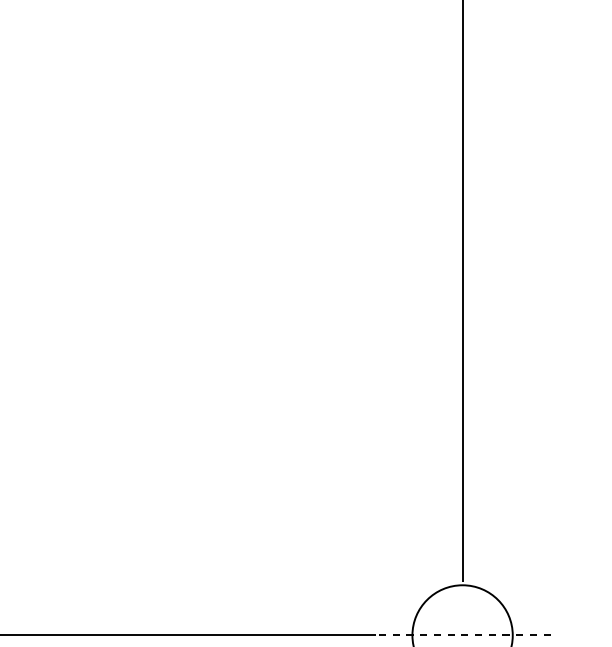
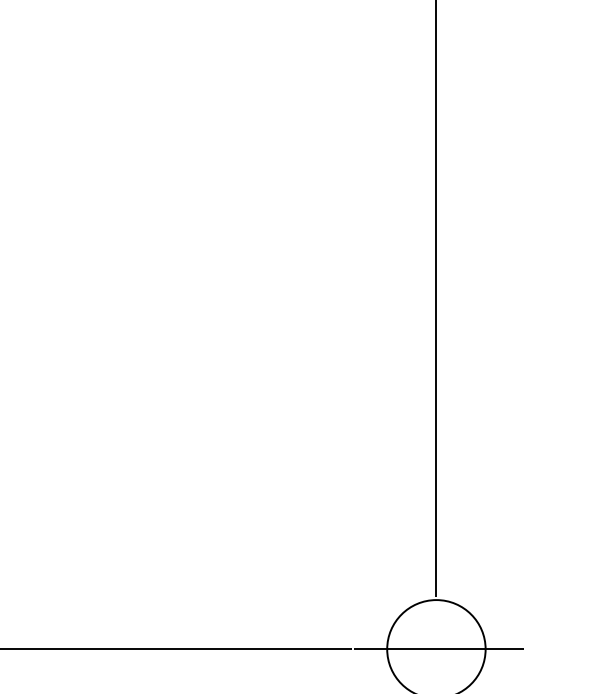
line: (465, 635) -> (439, 649), dashed -> solid

